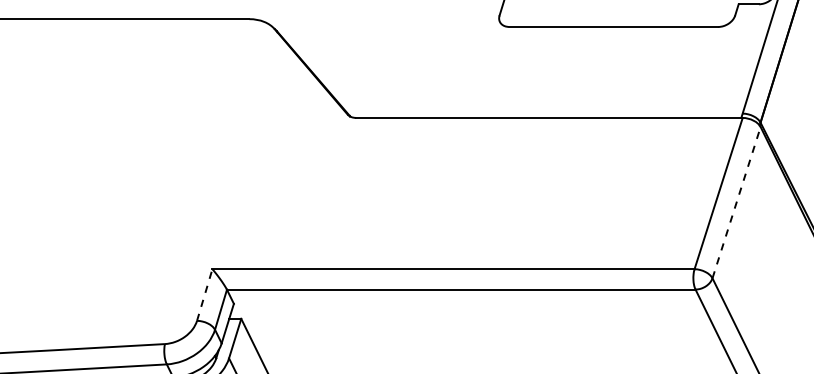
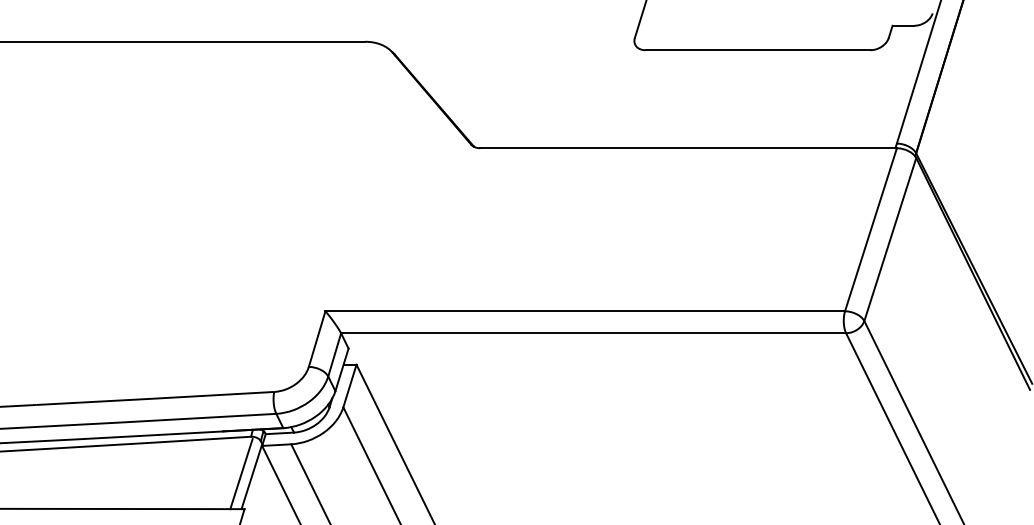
line: (736, 202) -> (890, 239), dashed -> solid
line: (205, 294) -> (317, 338), dashed -> solid

